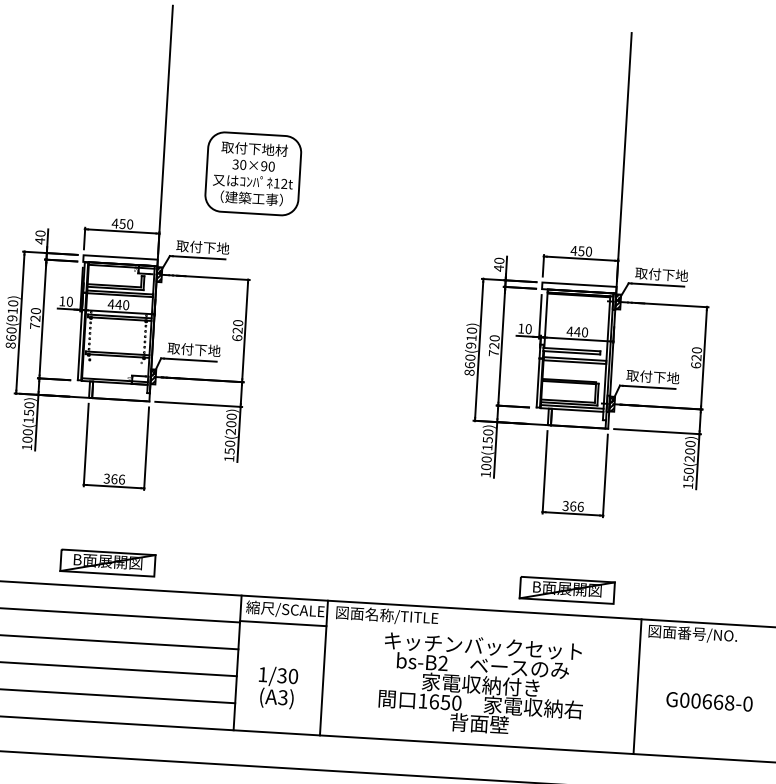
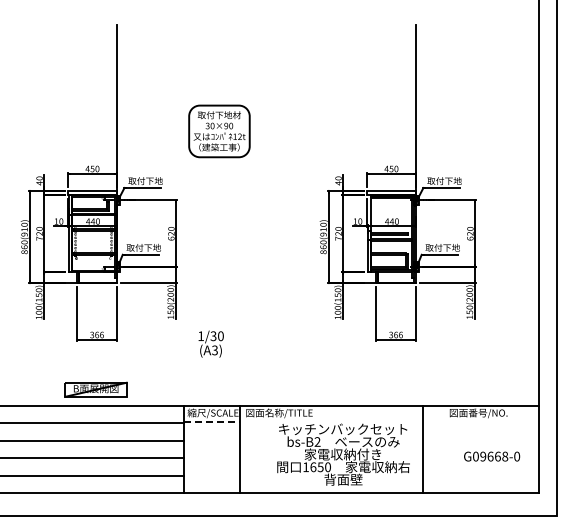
part: (253, 173) -> (219, 131), moved
part: (565, 589) -> (394, 389), removed
line: (283, 623) -> (212, 422), solid -> dashed
text: (276, 686) -> (210, 343), moved
line: (637, 686) -> (422, 449), moved
text: (696, 700) -> (483, 456), G00668-0 -> G09668-0

